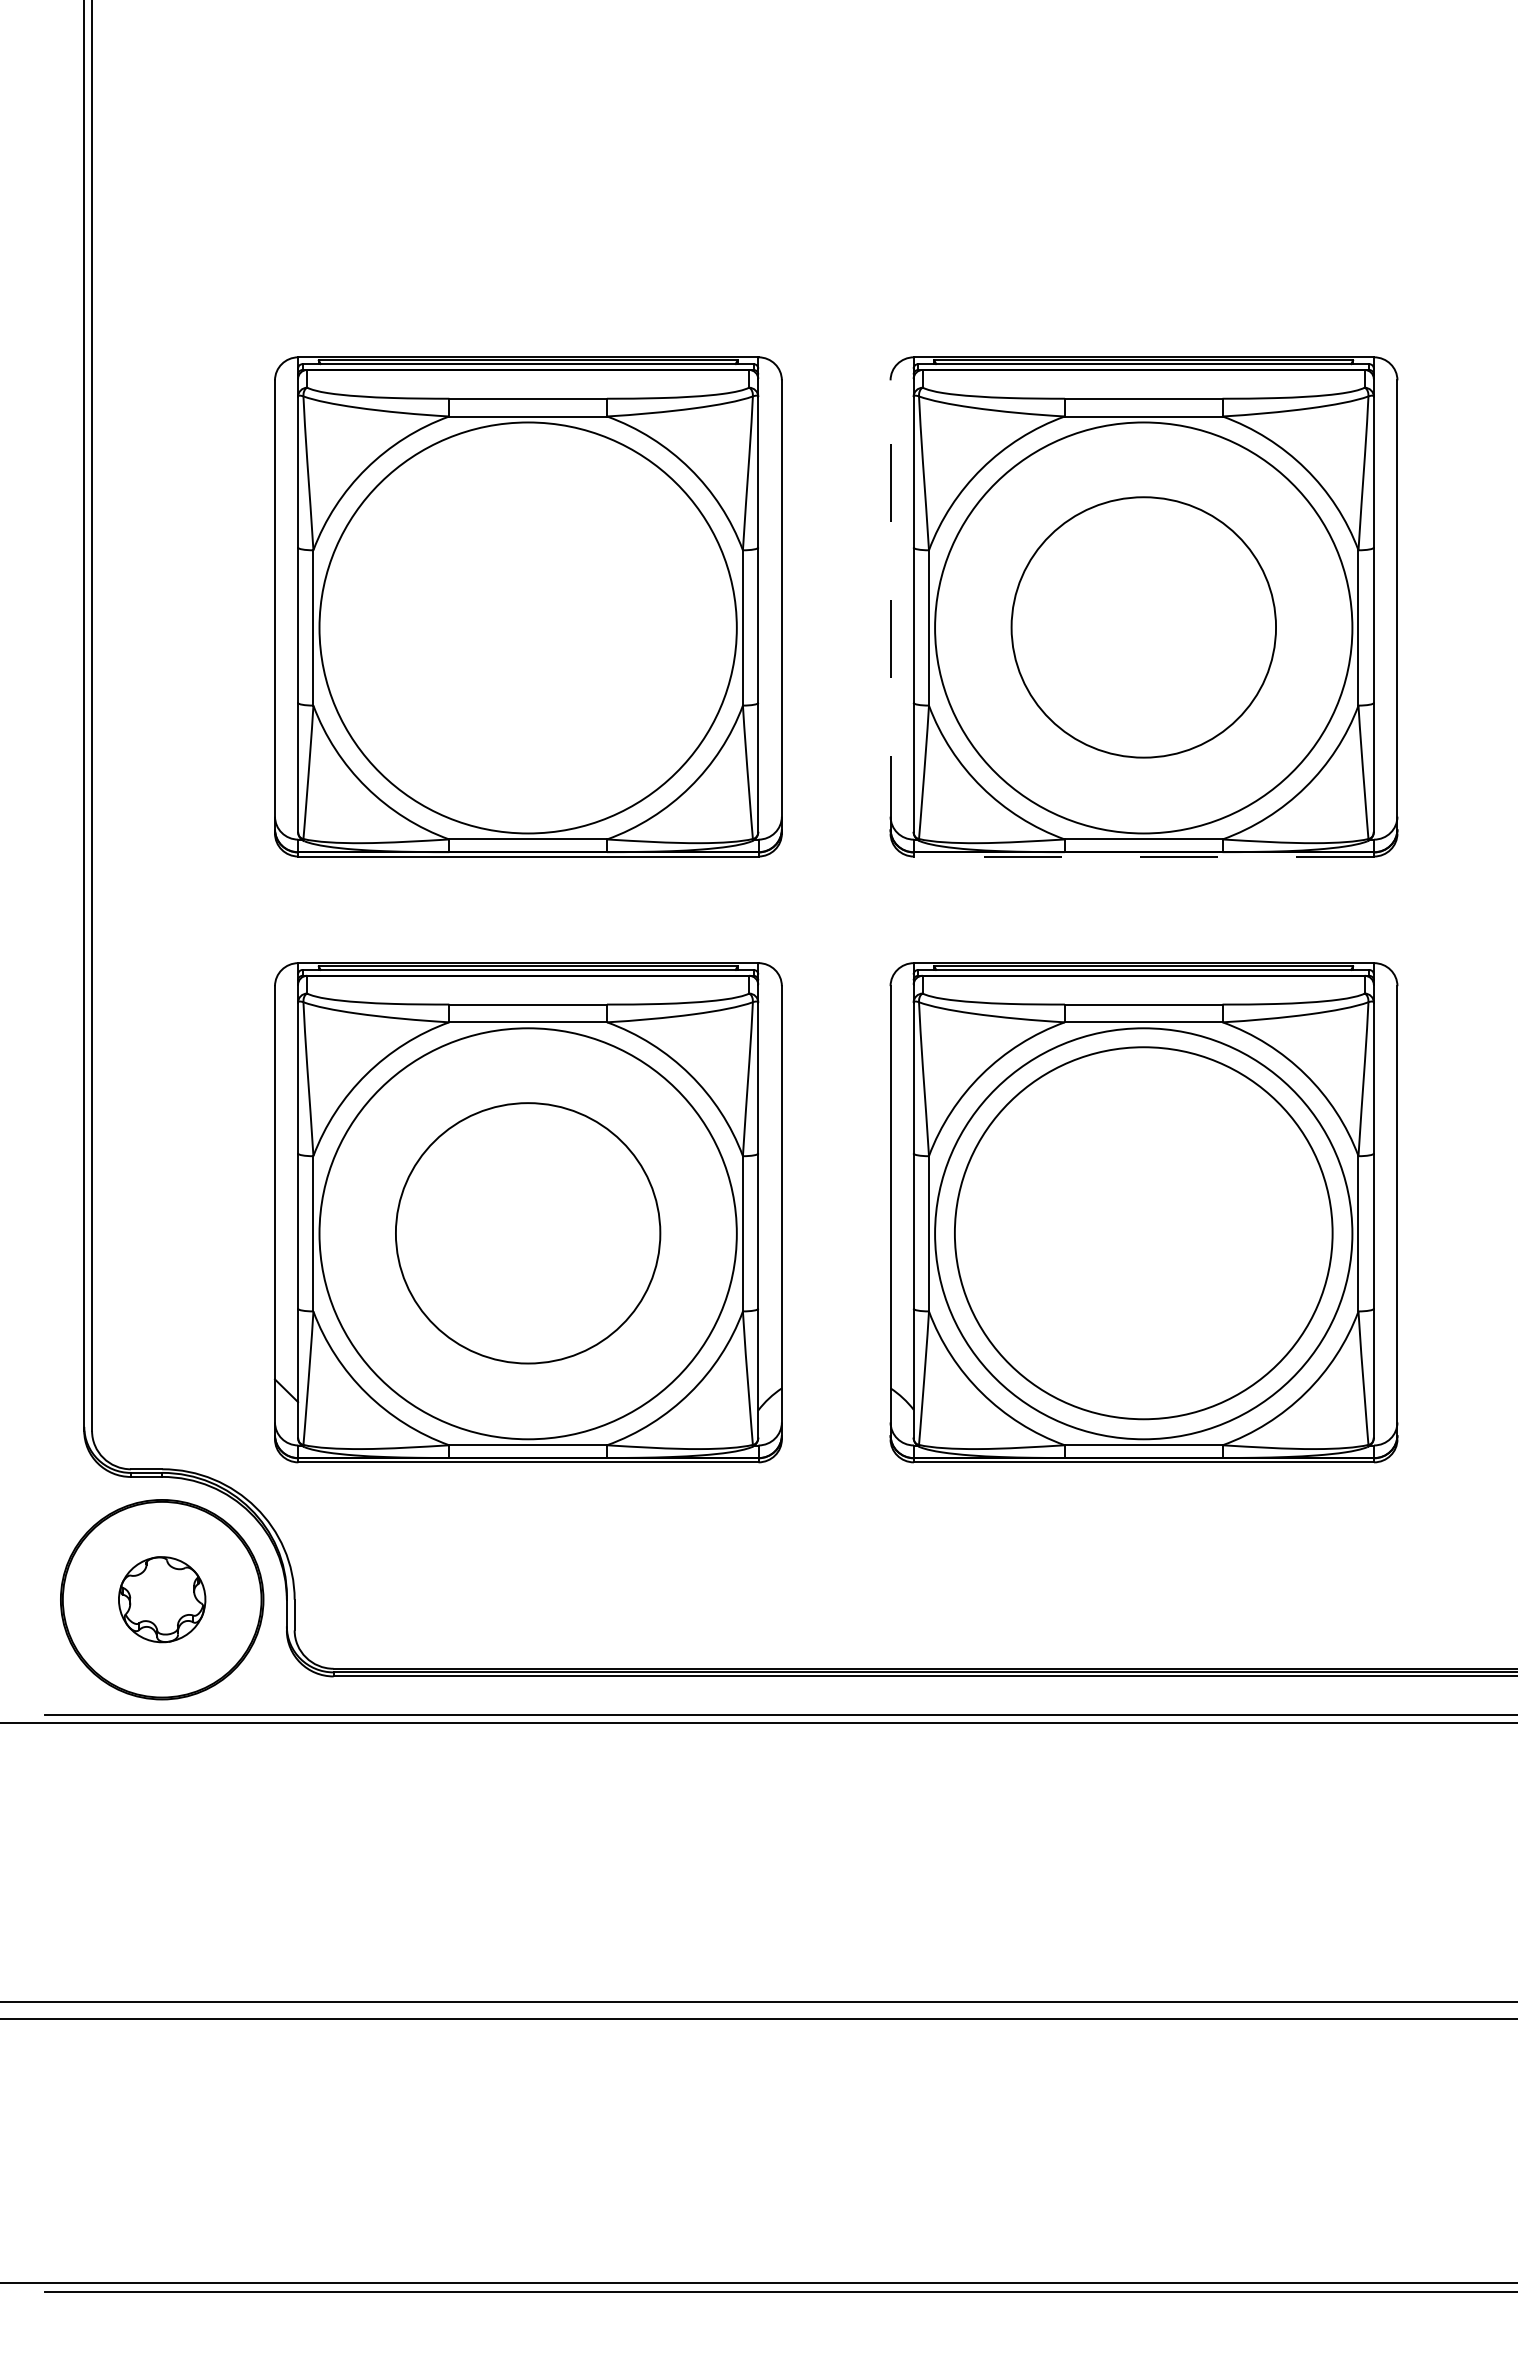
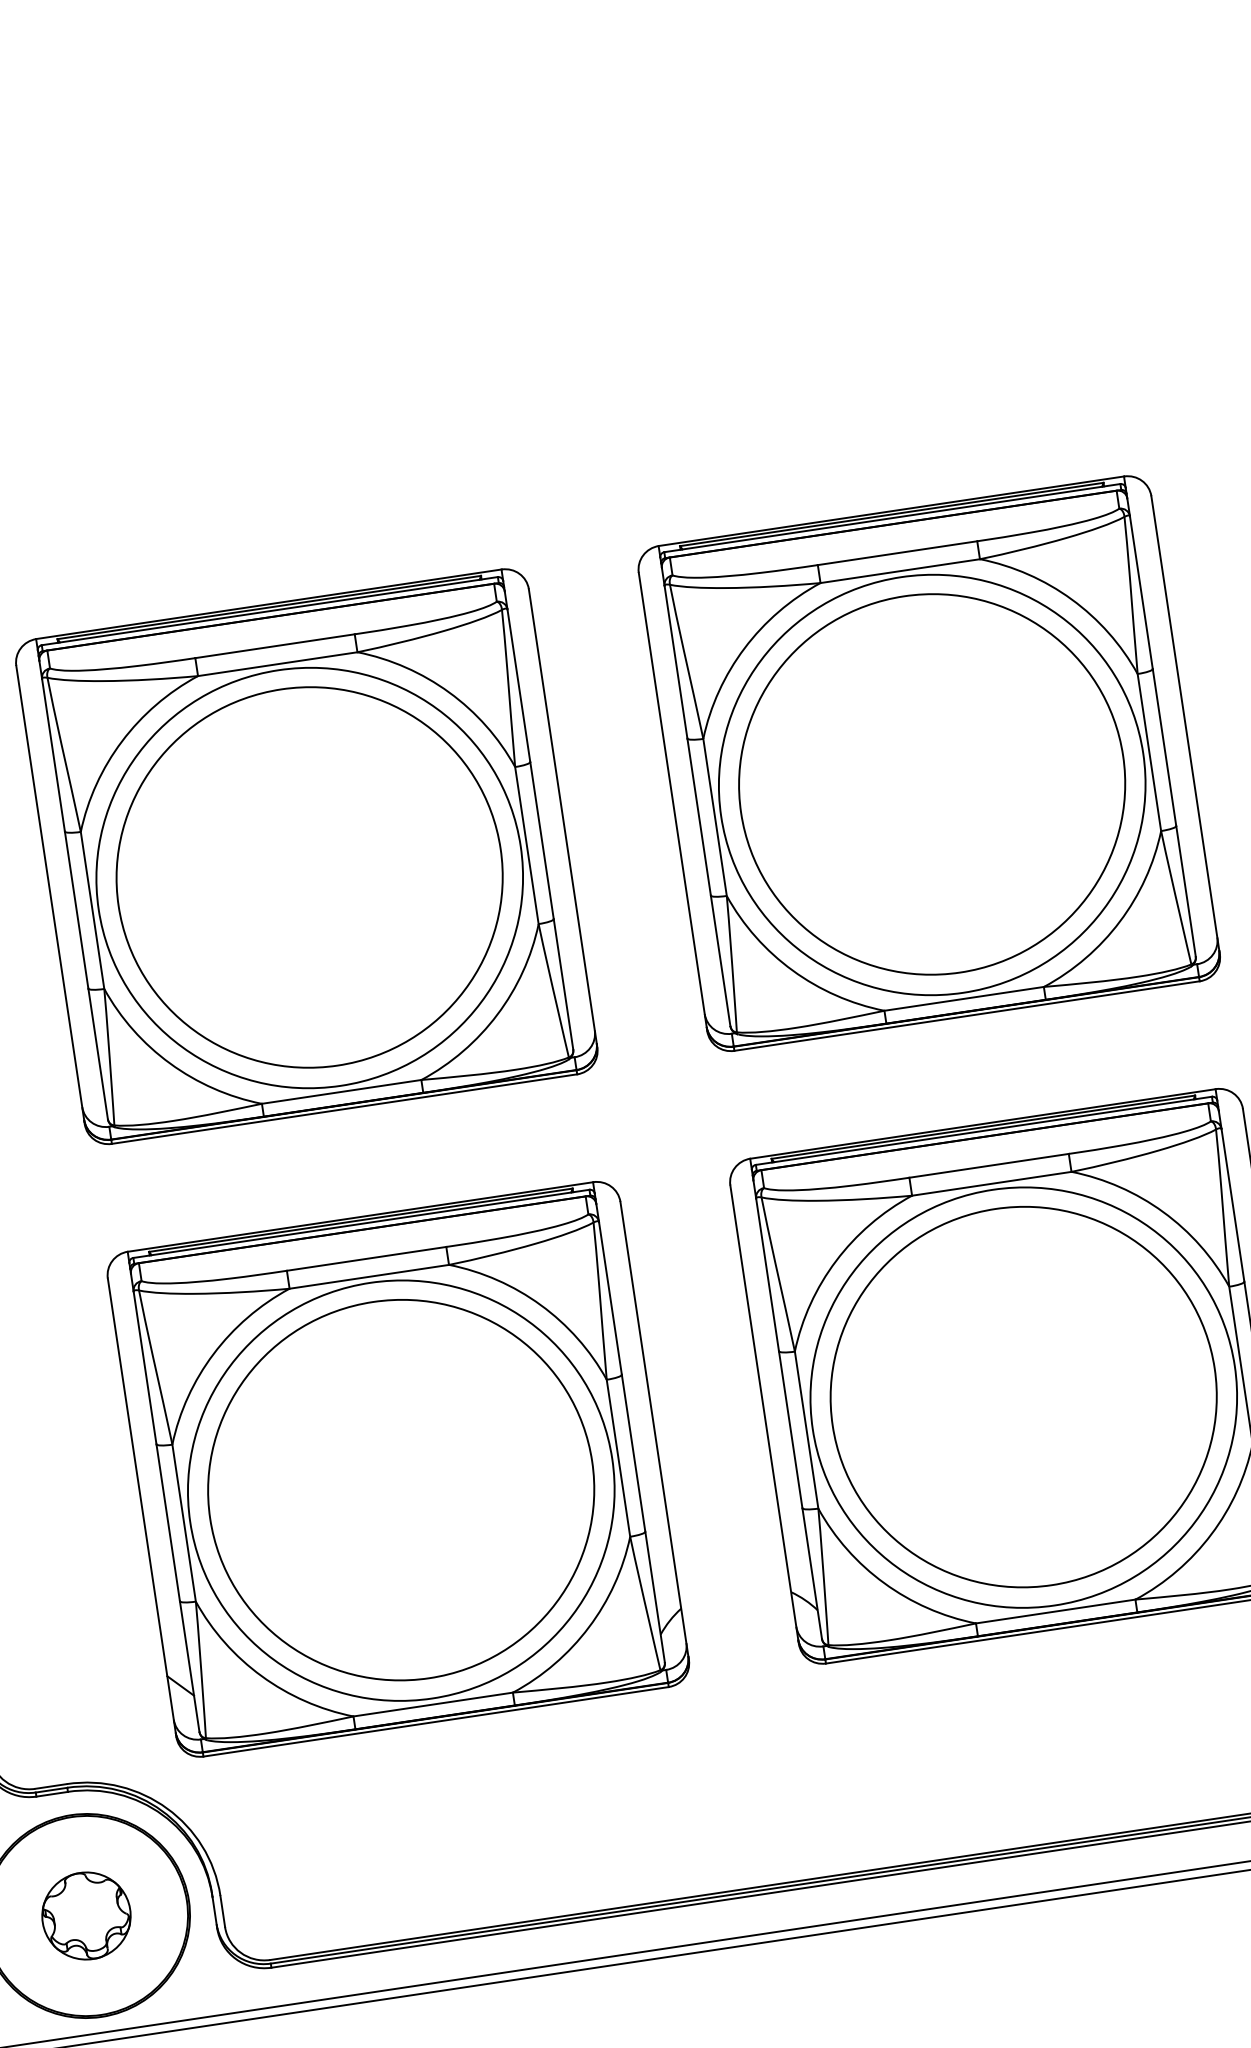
line: (890, 606) -> (672, 801), dashed -> solid
part: (527, 627) -> (308, 877), added
part: (1143, 627) -> (931, 784), size x1.43
line: (1143, 856) -> (966, 1016), dashed -> solid
part: (527, 1233) -> (400, 1490), size x1.43

